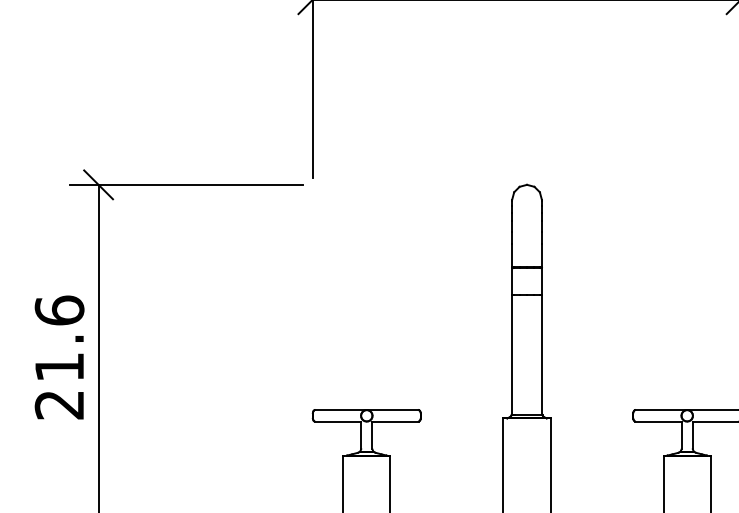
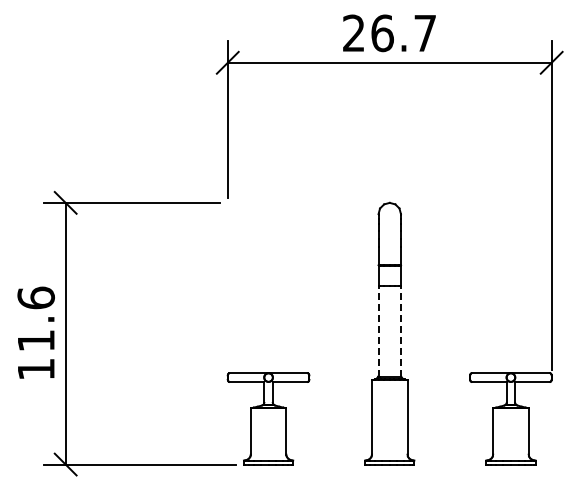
line: (512, 353) -> (378, 330), solid -> dashed
line: (541, 353) -> (400, 330), solid -> dashed
text: (58, 405) -> (35, 369), 21.6 -> 11.6

